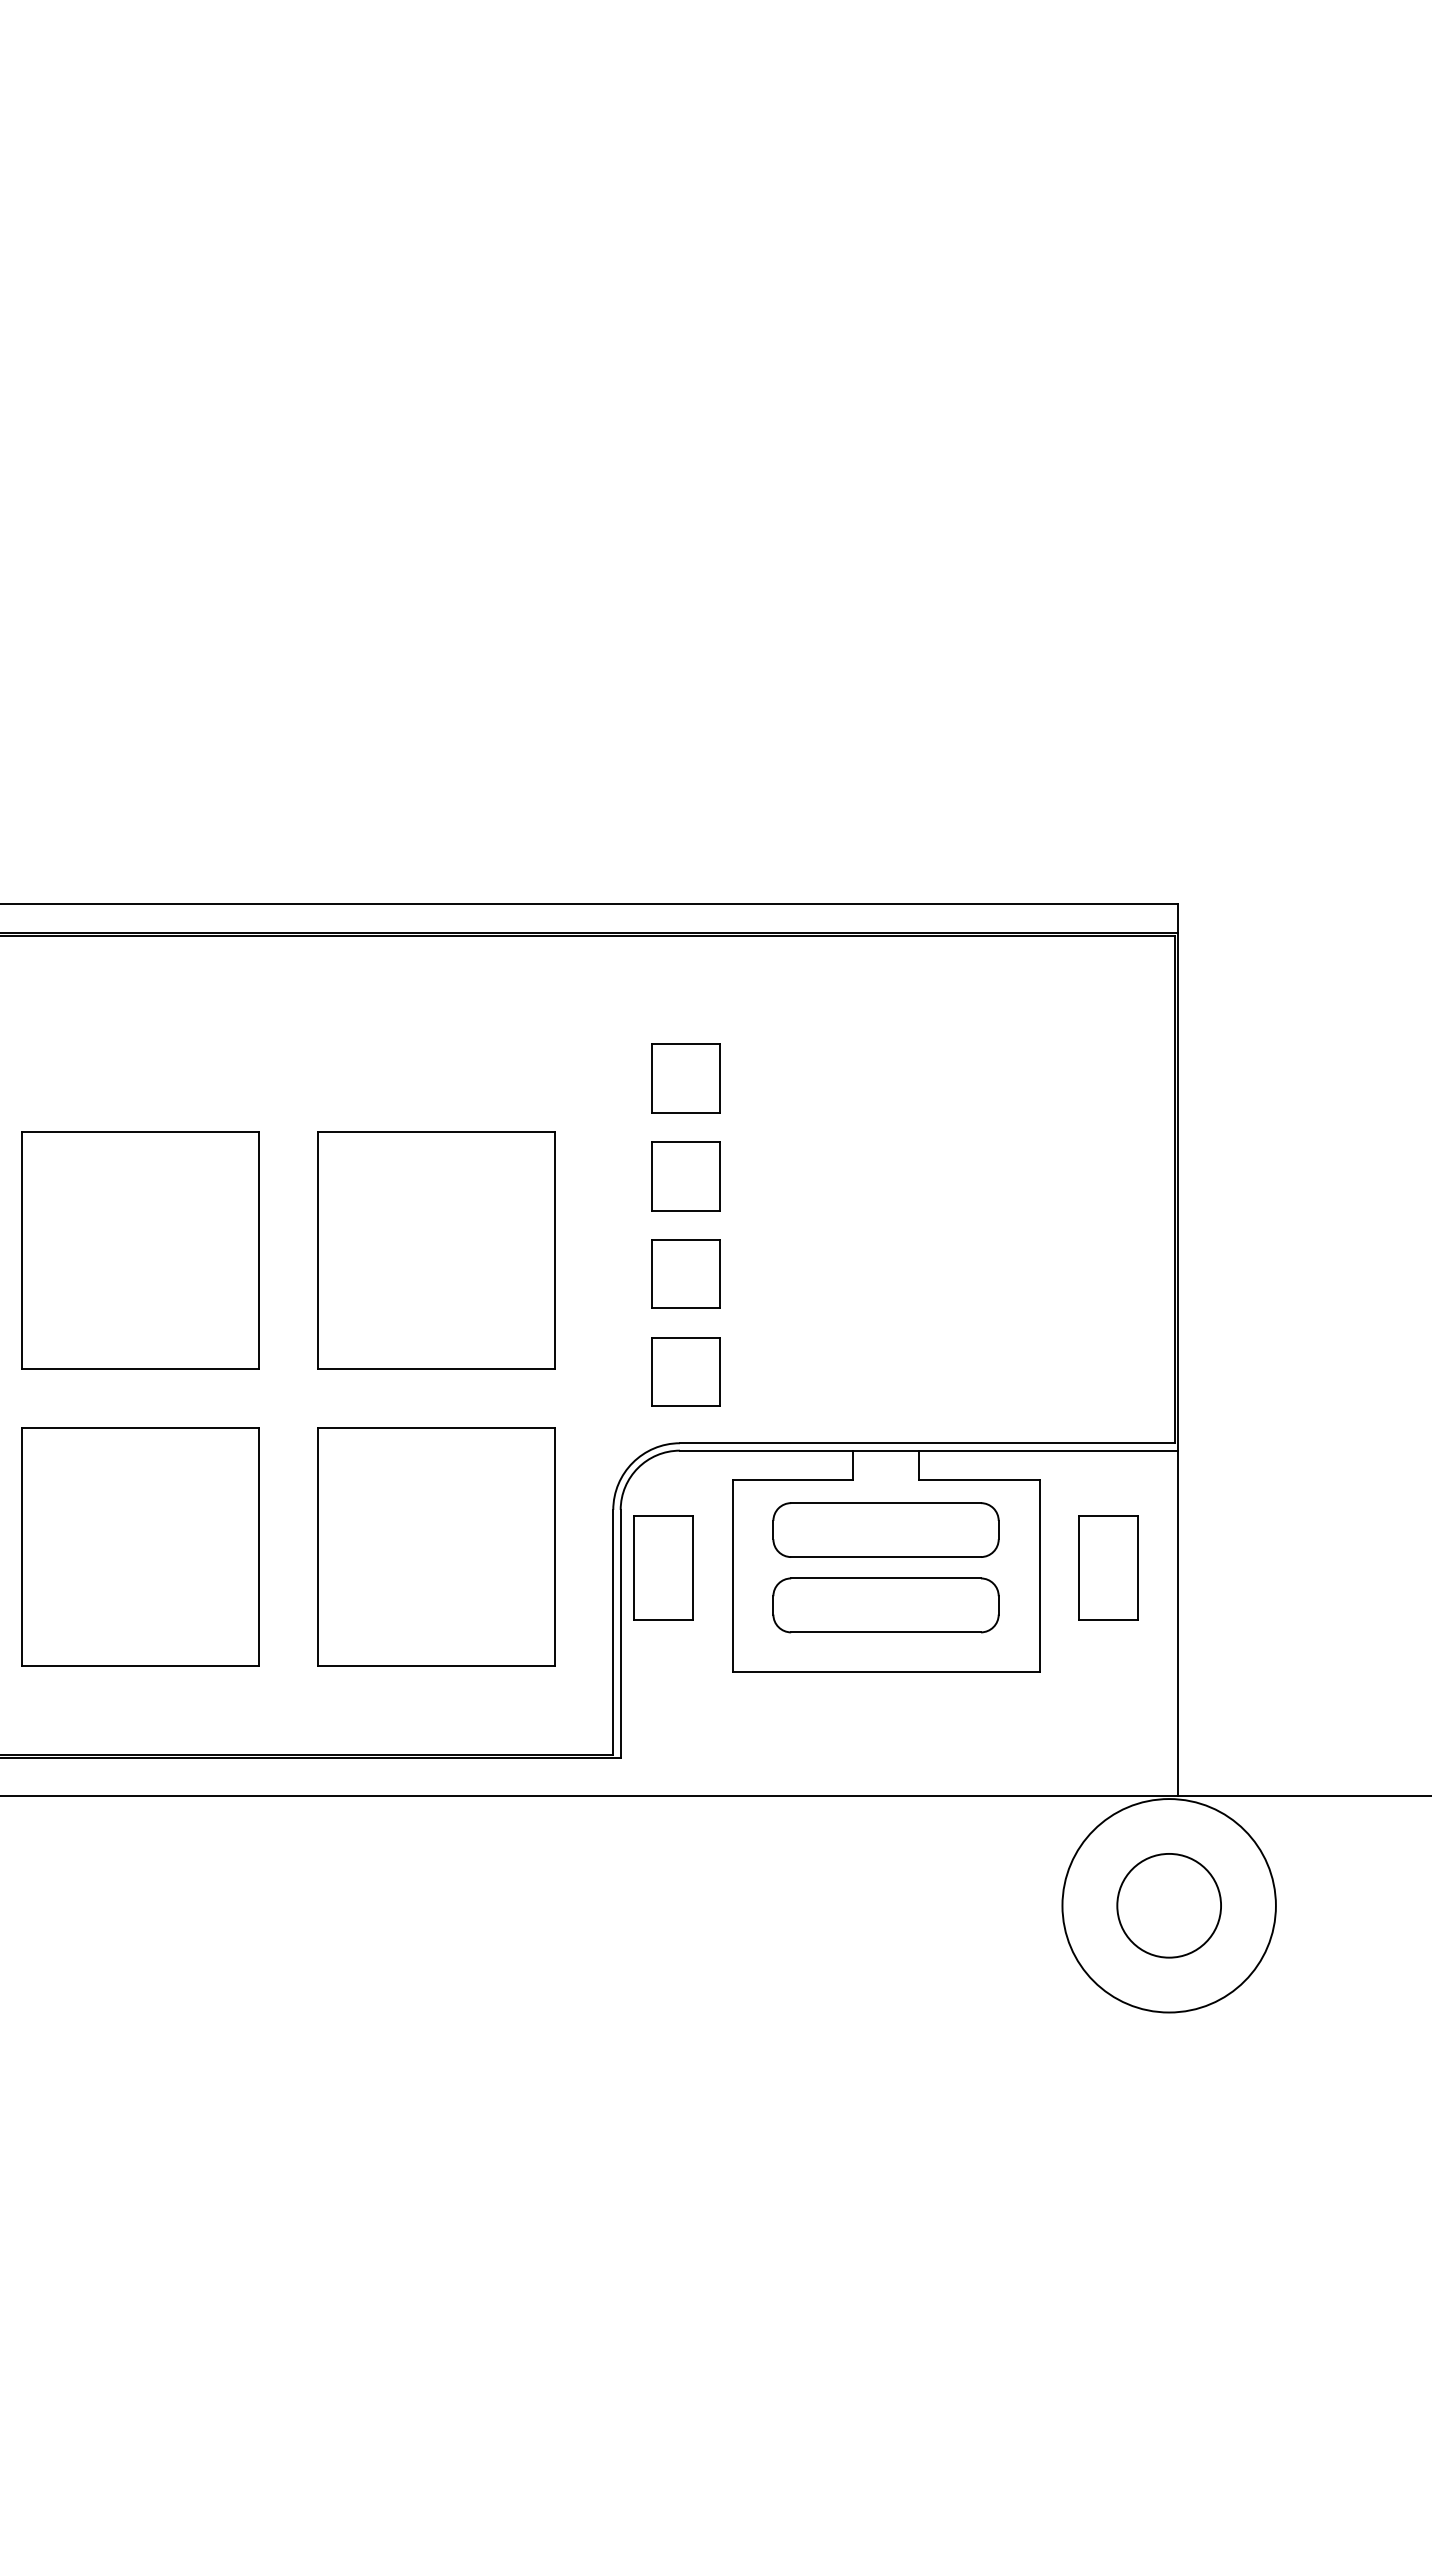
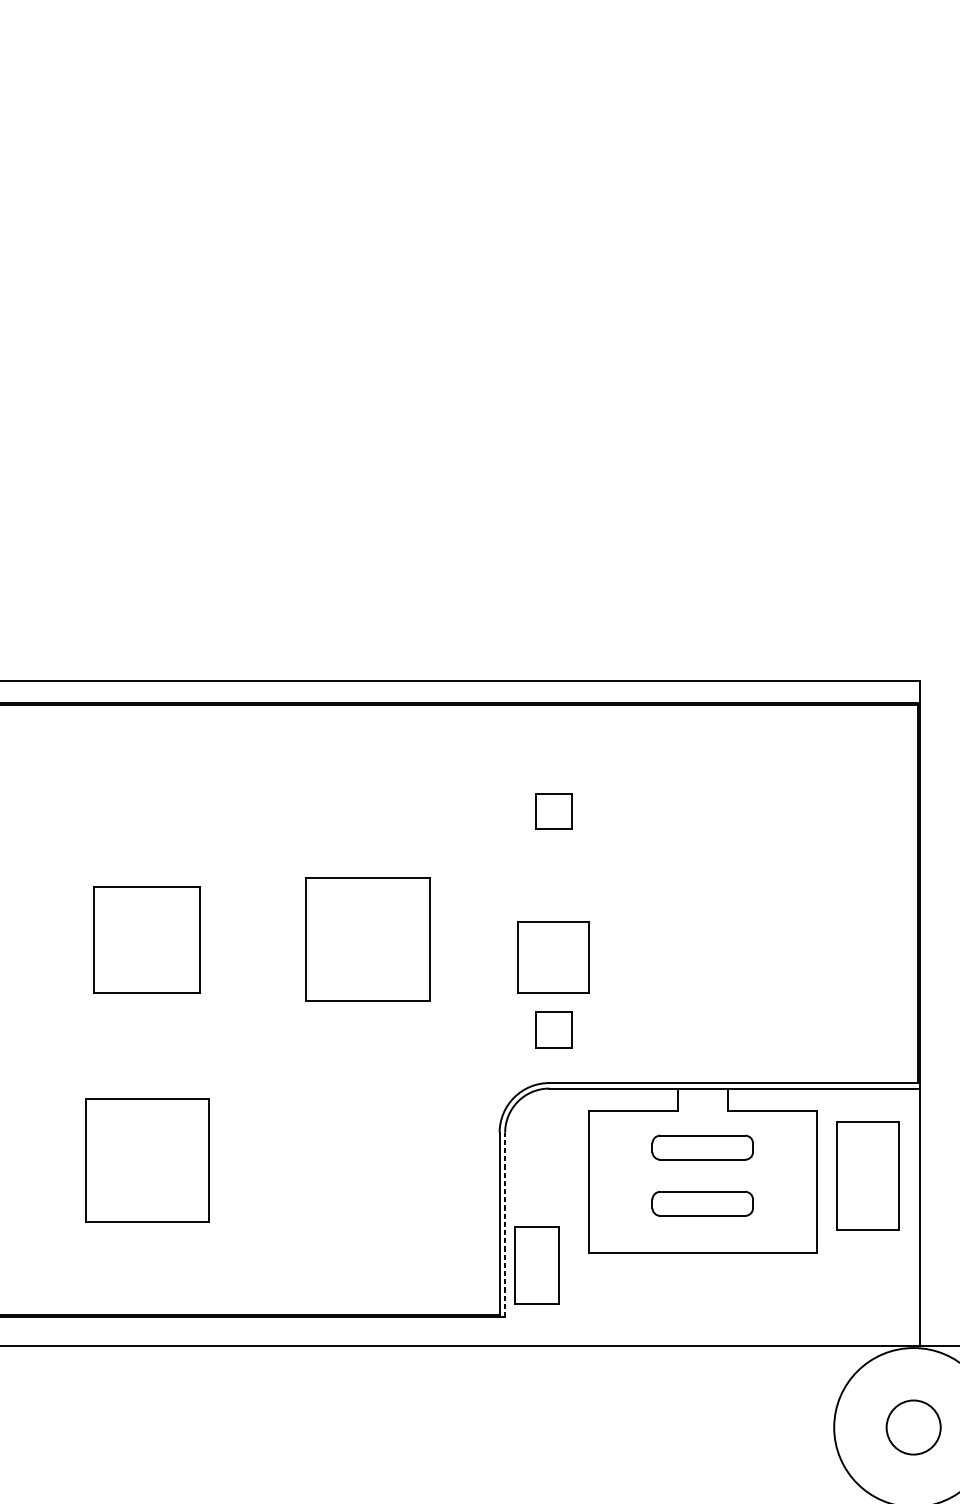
part: (685, 1078) -> (553, 811), size x0.7
part: (685, 1176) -> (553, 884), removed
part: (140, 1250) -> (147, 939), size x0.6
part: (436, 1250) -> (367, 939), size x0.7
part: (685, 1273) -> (553, 956), size x1.4
part: (685, 1371) -> (553, 1029), size x0.7
part: (885, 1529) -> (702, 1147), size x0.6
part: (140, 1546) -> (147, 1159), size x0.7
part: (436, 1546) -> (367, 1159), removed
part: (663, 1567) -> (537, 1264), moved
part: (1108, 1567) -> (868, 1175), size x1.4
part: (885, 1605) -> (702, 1203), size x0.6
line: (620, 1633) -> (505, 1224), solid -> dashed
circle: (1169, 1905) -> (913, 1427), size x0.7

